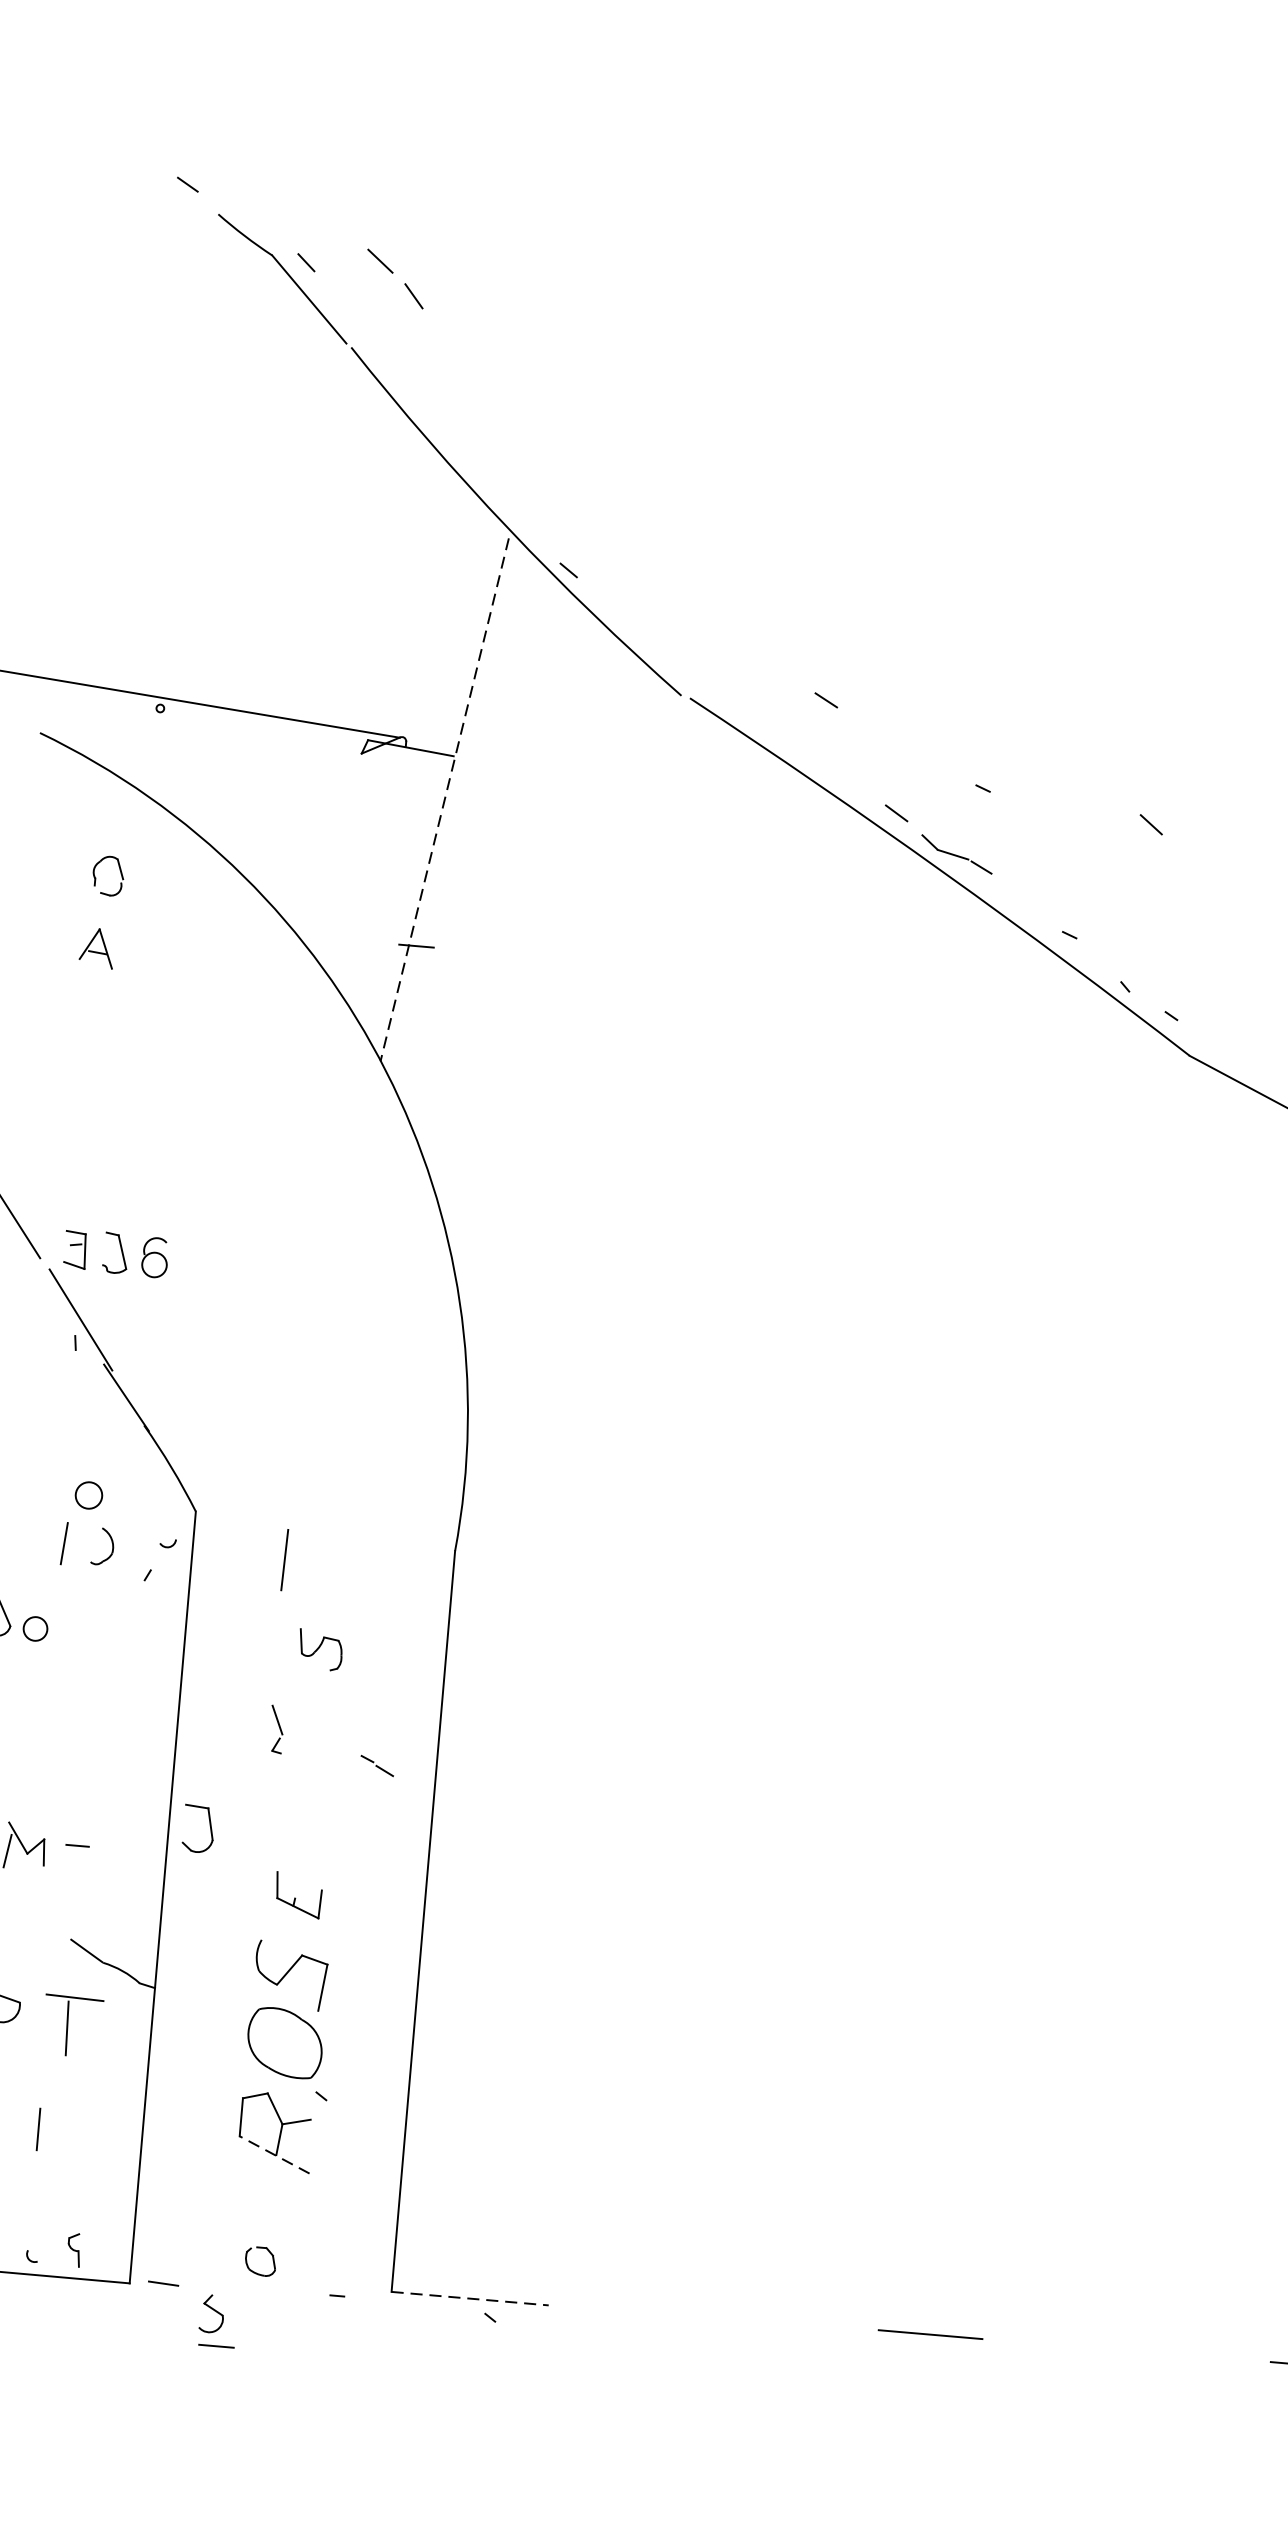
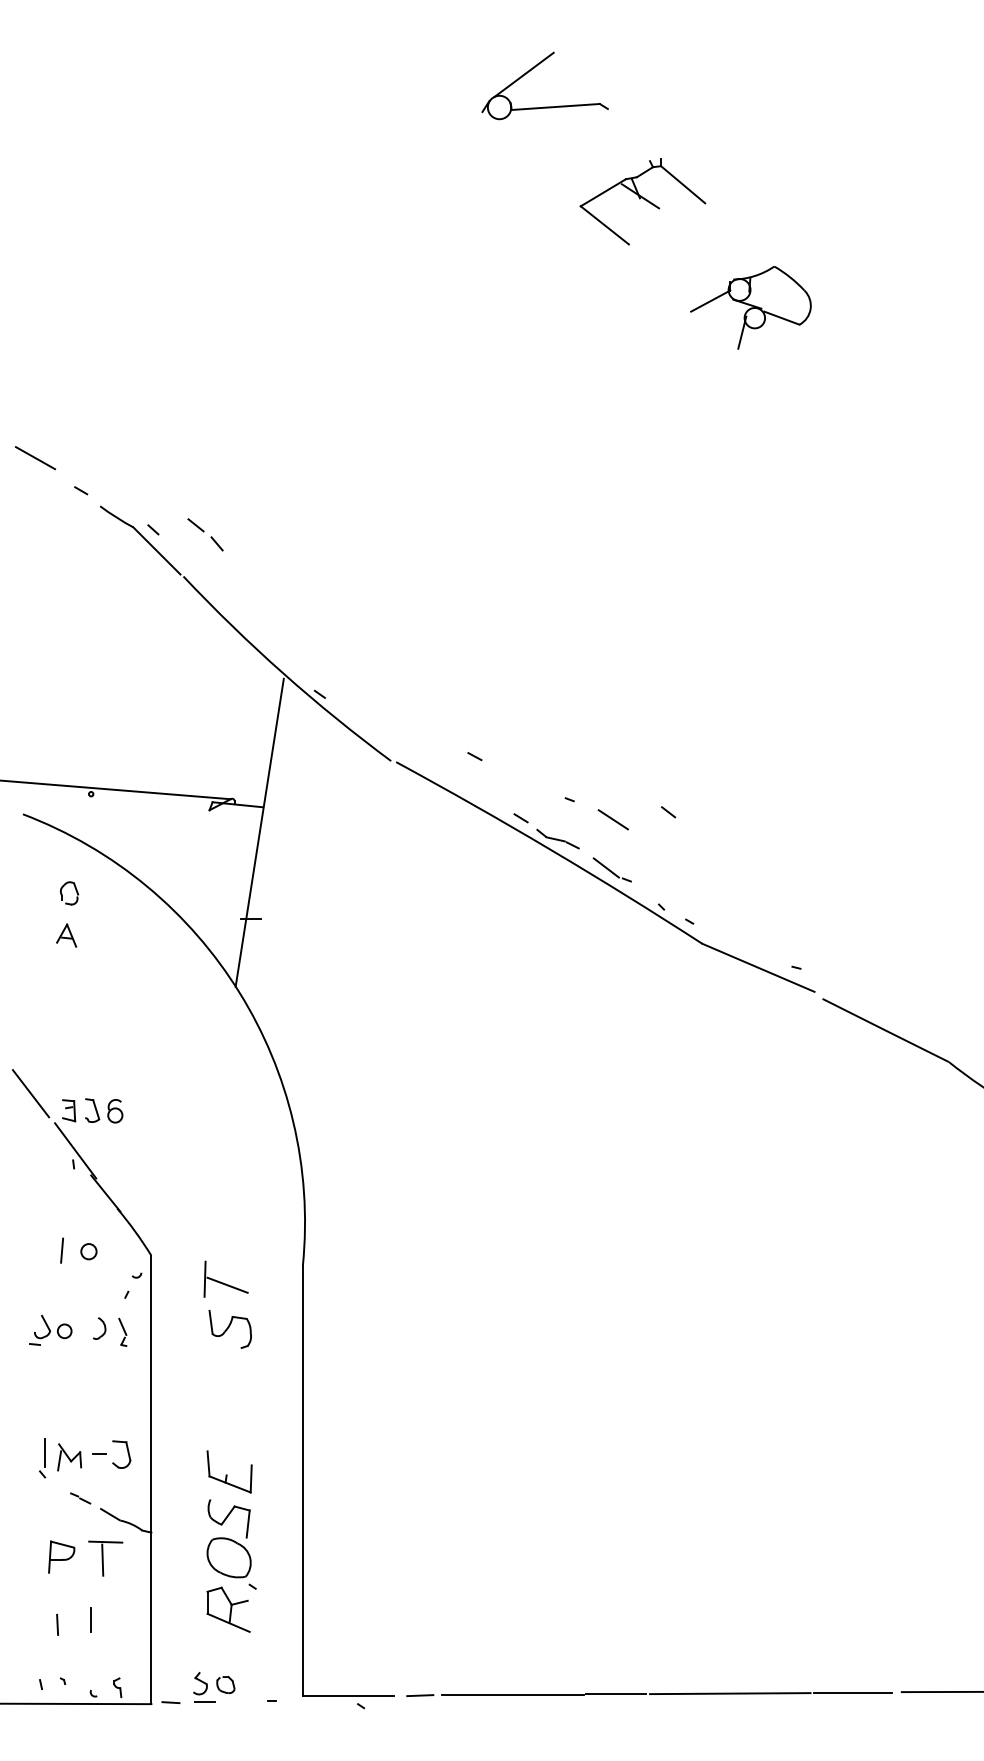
line: (114, 122) -> (35, 458), added
line: (444, 799) -> (259, 832), dashed -> solid
line: (1053, 828) -> (612, 819), added
line: (1034, 910) -> (605, 867), added
line: (63, 1543) -> (61, 1250), moved
part: (102, 1546) -> (99, 1328), moved
line: (322, 1572) -> (227, 1284), added
part: (319, 1650) -> (229, 1329), size x1.67
part: (276, 1727) -> (122, 1331), moved
line: (377, 1766) -> (80, 1498), moved
part: (208, 1827) -> (127, 1453), moved
part: (298, 1894) -> (229, 1471), size x1.67
line: (274, 2154) -> (228, 1622), dashed -> solid
line: (470, 2299) -> (348, 1696), dashed -> solid
line: (594, 2308) -> (420, 1695), added
part: (218, 2321) -> (204, 1687), moved
line: (752, 2321) -> (512, 1695), added
line: (1127, 2350) -> (730, 1693), added

